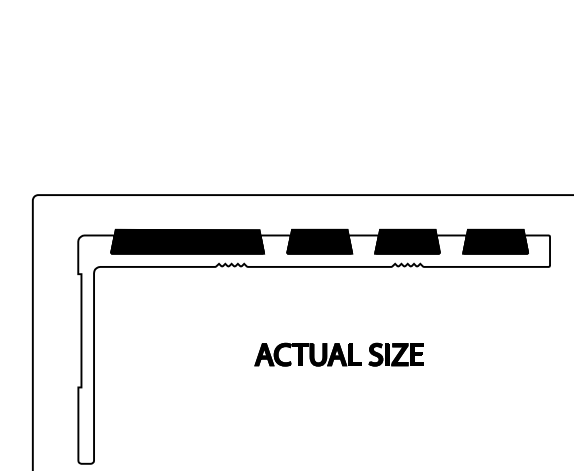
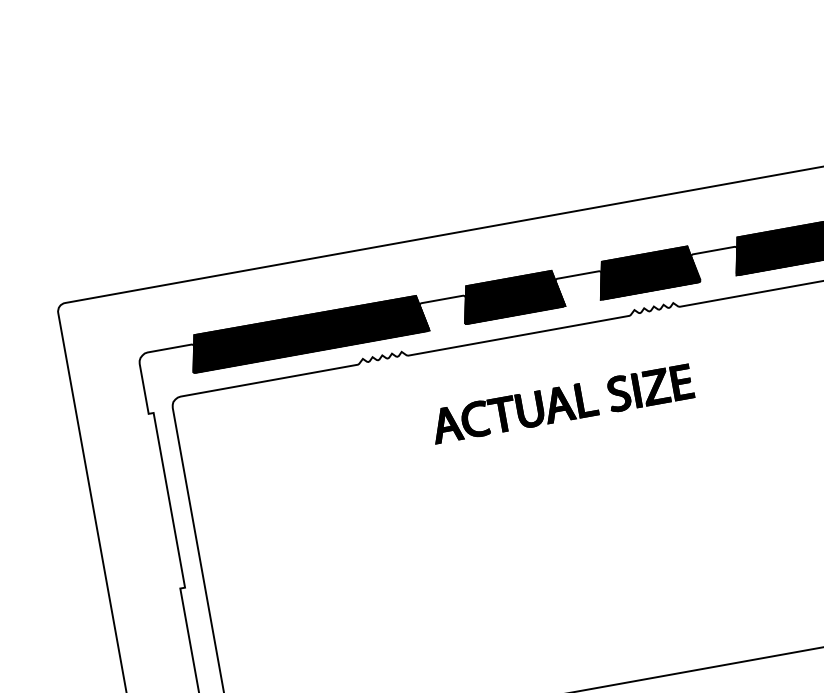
part: (338, 354) -> (561, 403), moved

